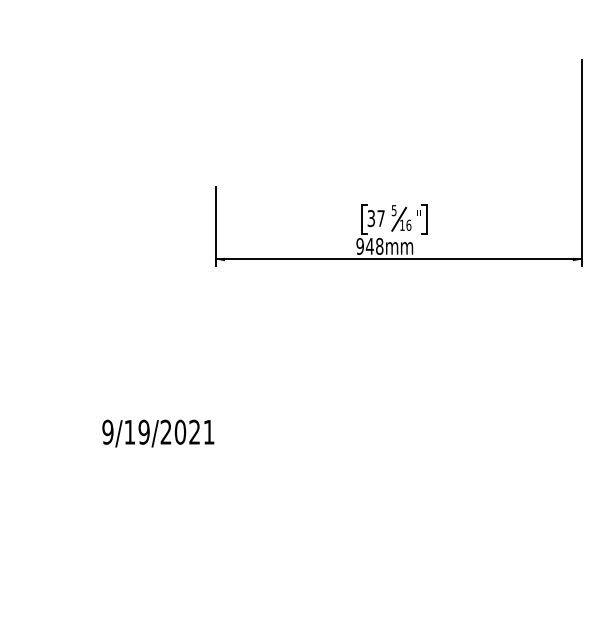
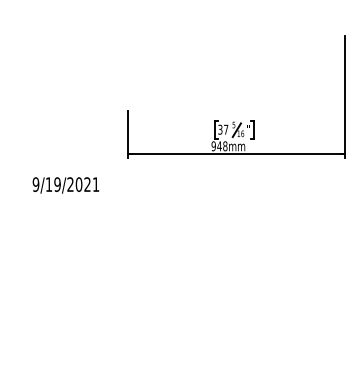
text: (157, 433) -> (65, 185), moved

